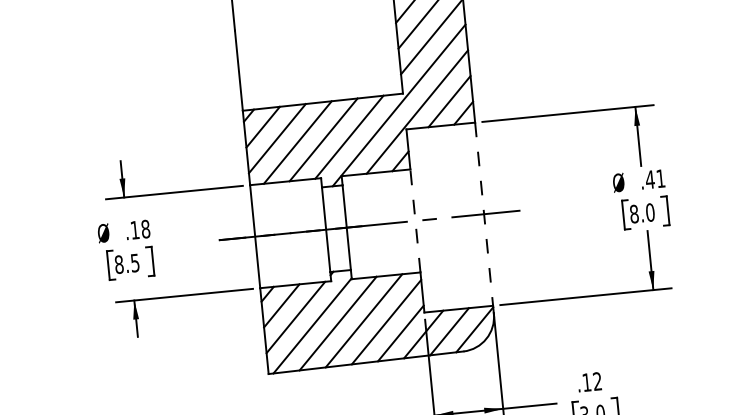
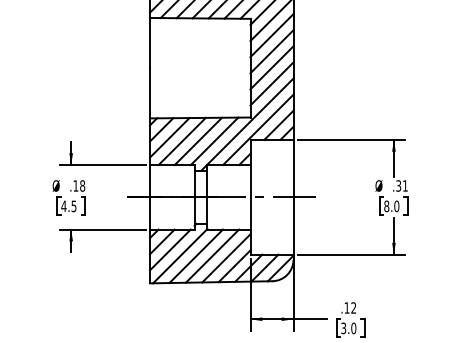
text: (649, 178) -> (398, 185), .41 -> .31
line: (484, 214) -> (293, 197), dashed -> solid
line: (415, 219) -> (250, 196), dashed -> solid
text: (118, 264) -> (63, 206), 8.5 -> 4.5

